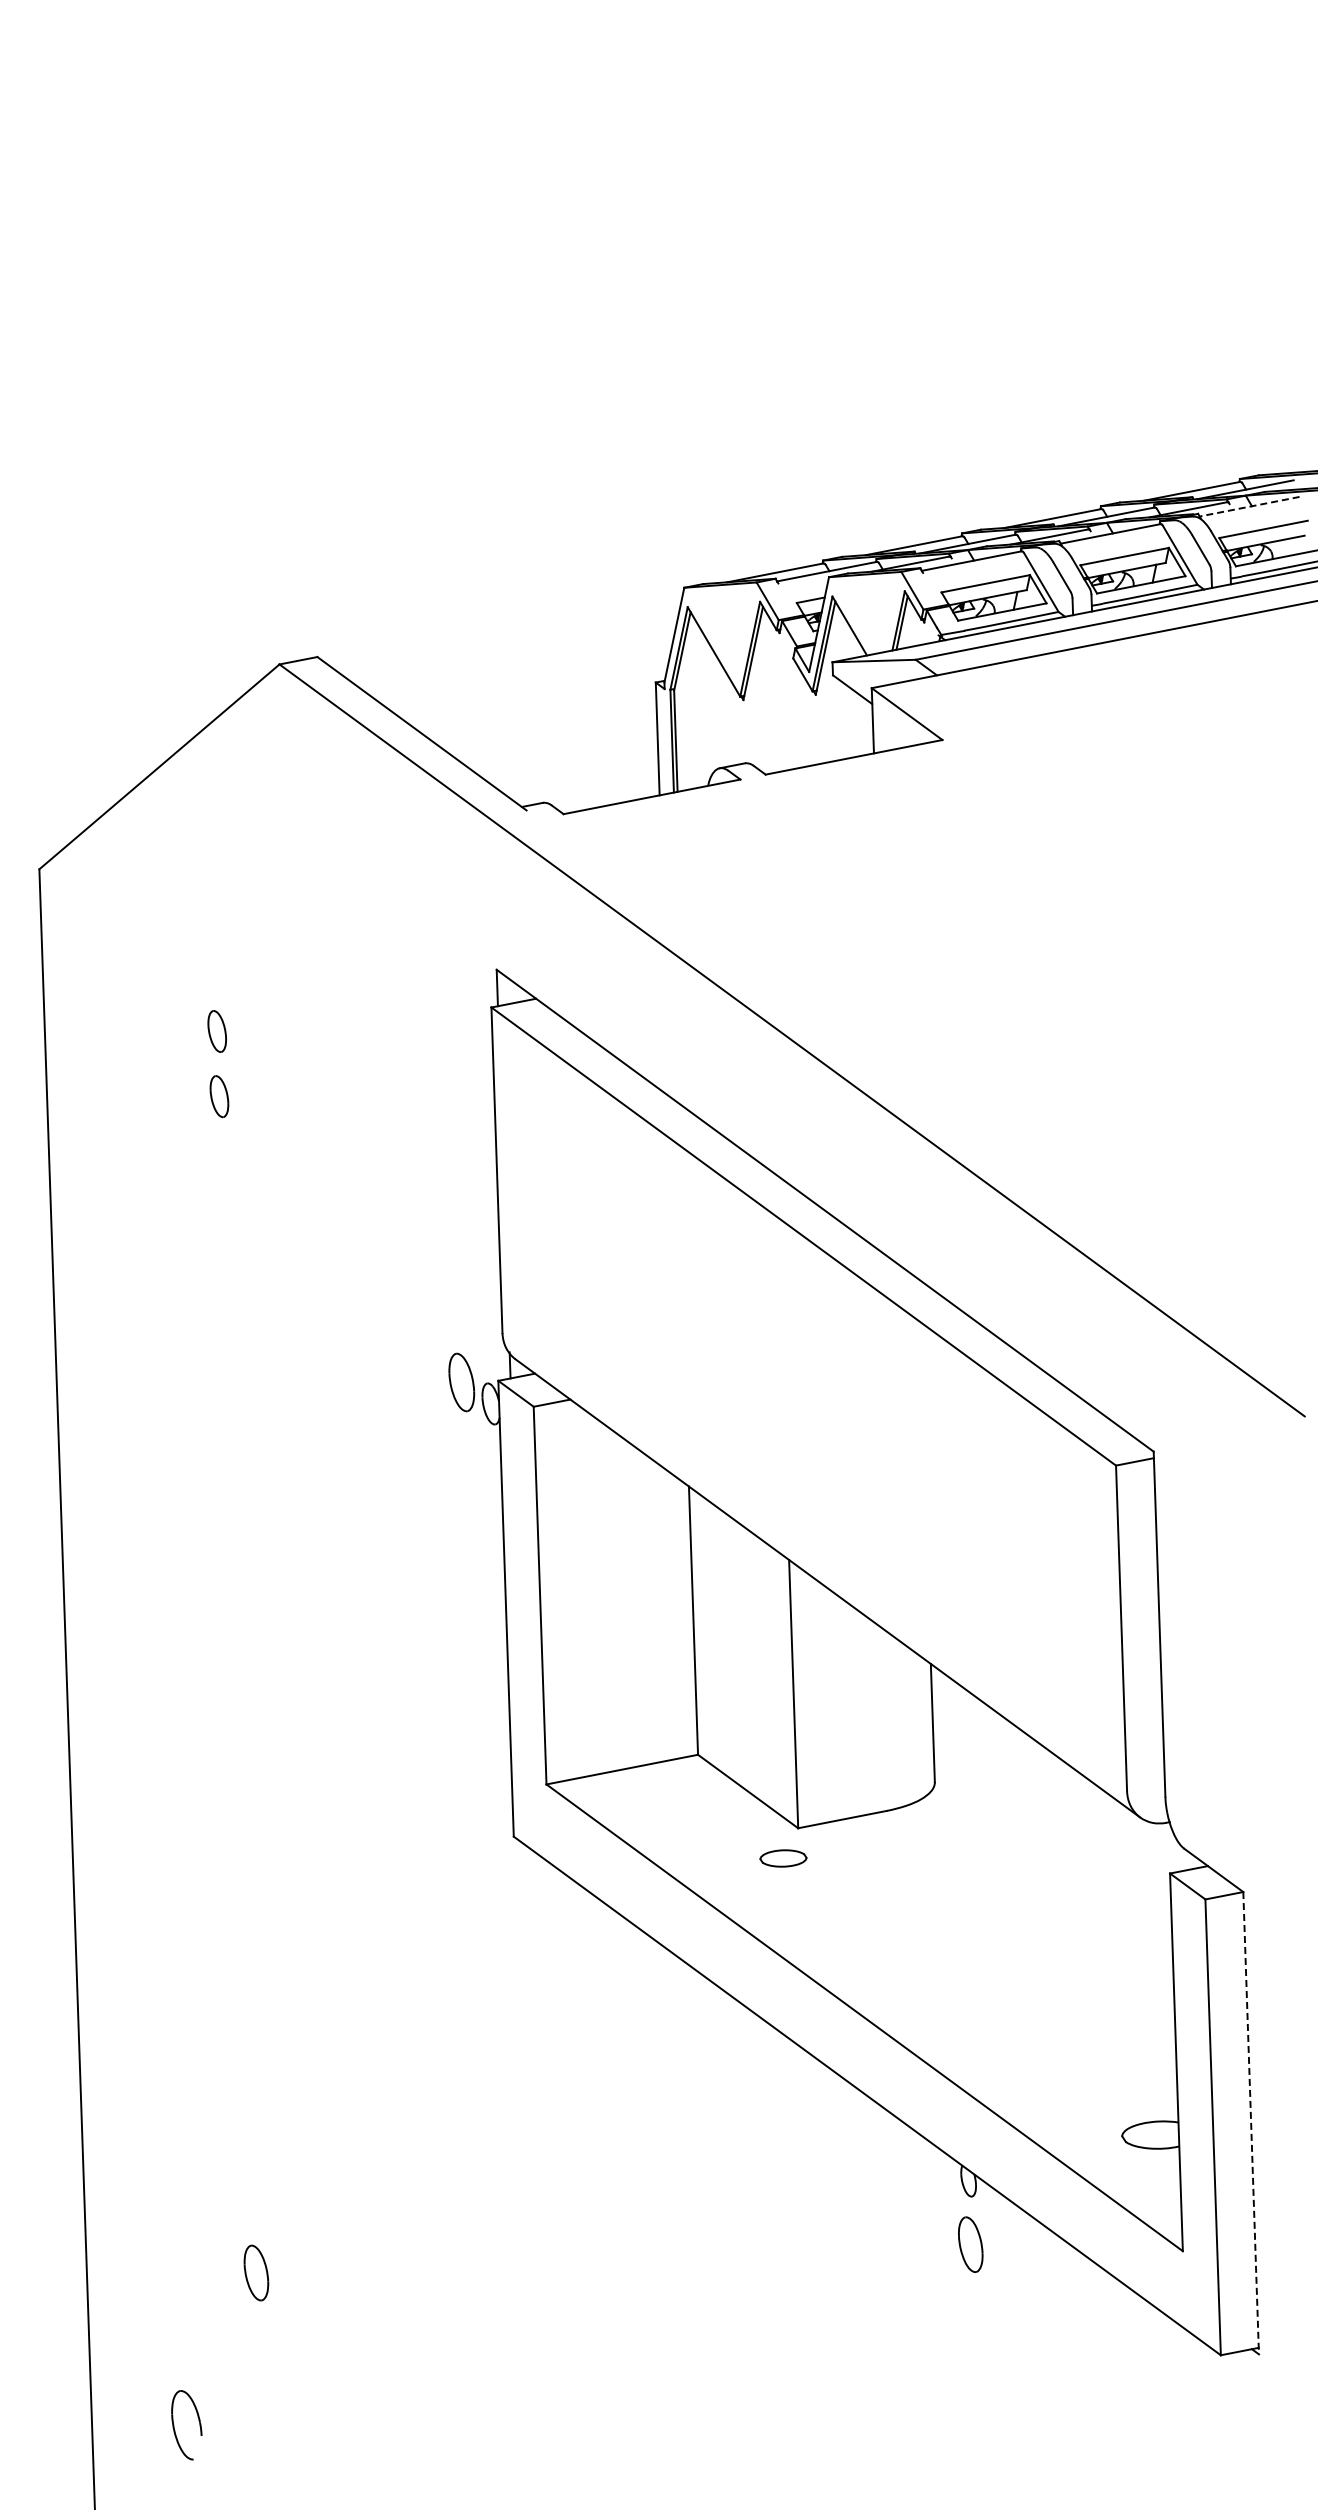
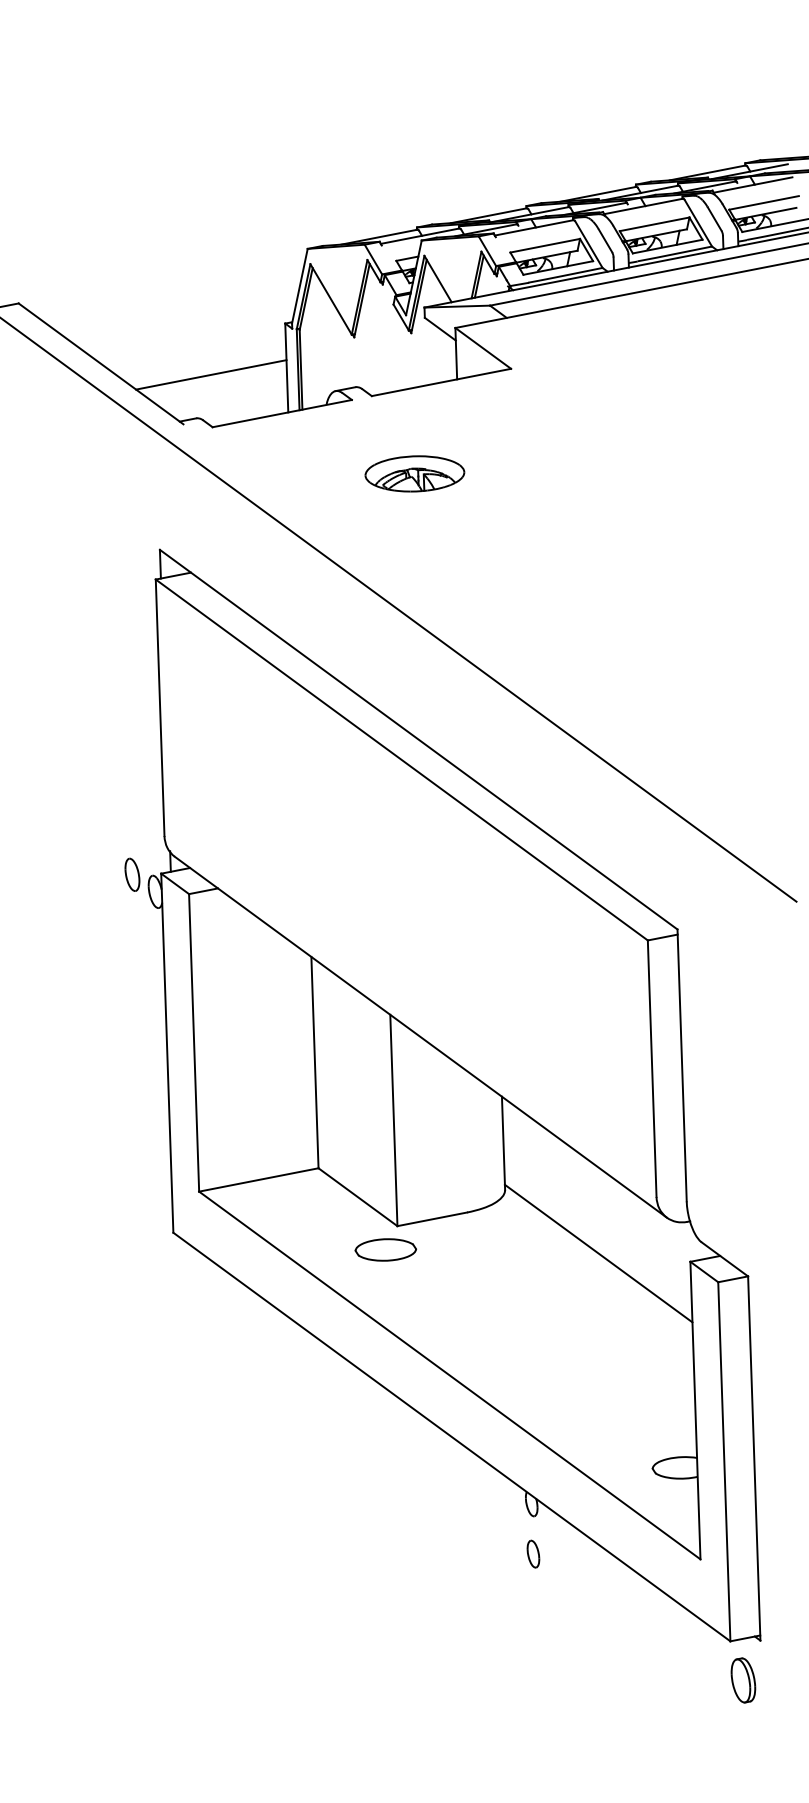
line: (1249, 506) -> (752, 184), dashed -> solid
line: (561, 747) -> (210, 374), added
part: (819, 873) -> (414, 473), added
part: (461, 1381) -> (132, 874), size x0.71
part: (783, 1858) -> (385, 1249), size x1.67
line: (1053, 1862) -> (598, 1253), added
line: (1251, 2123) -> (754, 1458), dashed -> solid
part: (970, 2244) -> (533, 1554), size x0.62
part: (1237, 2404) -> (743, 1680), added

